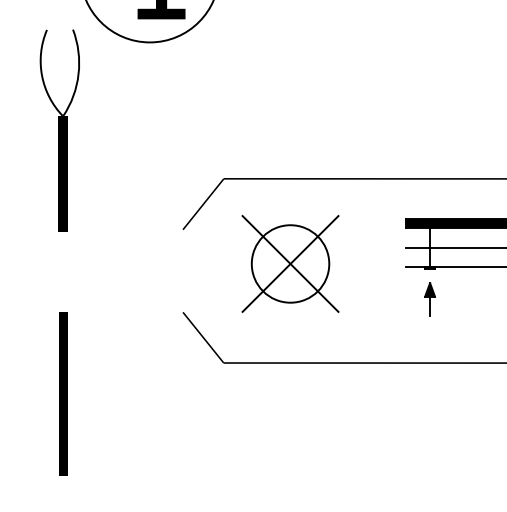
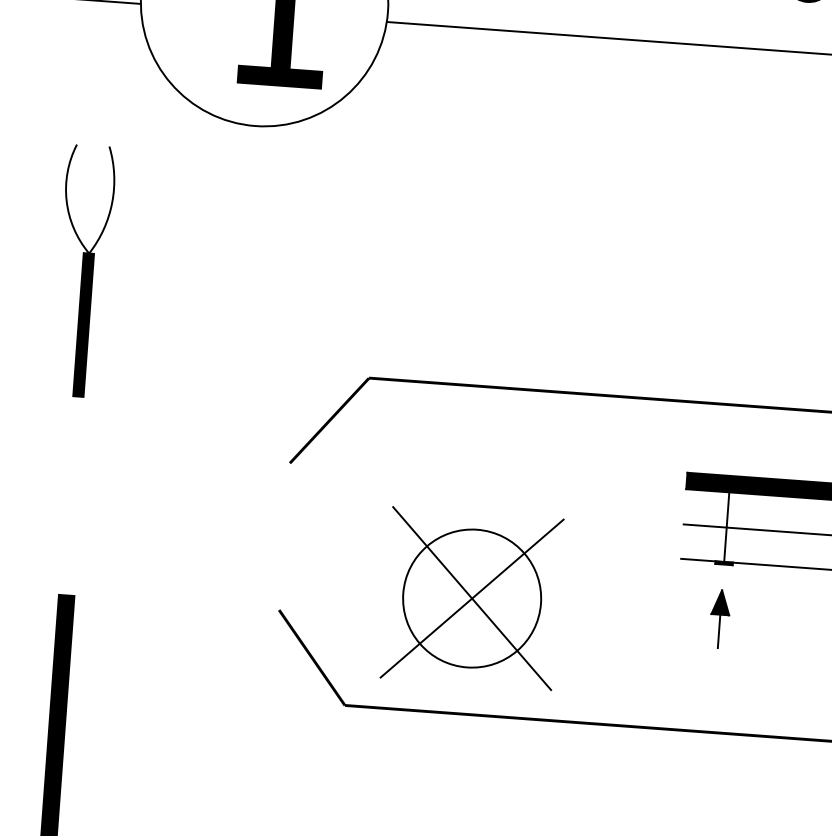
part: (59, 130) -> (83, 270), size x0.7
part: (290, 263) -> (472, 597), moved

